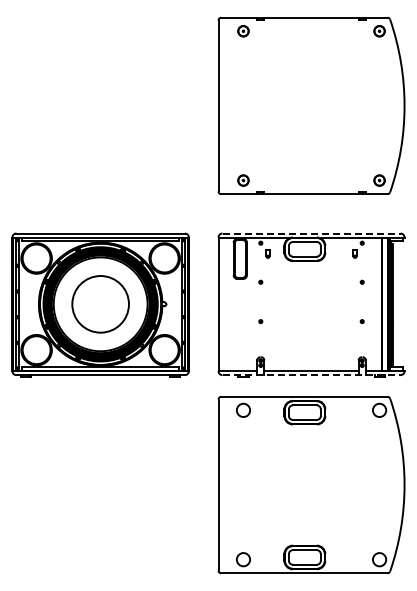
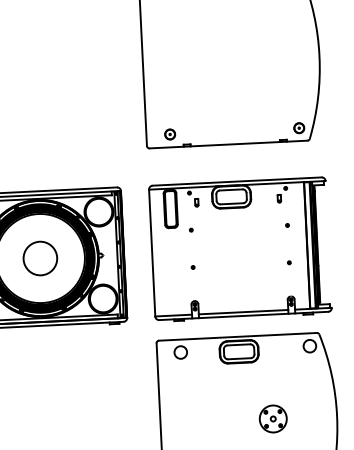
line: (312, 233) -> (238, 181), dashed -> solid
circle: (100, 304) -> (40, 258), size x0.62
line: (312, 375) -> (244, 316), dashed -> solid
part: (337, 485) -> (273, 419), added

